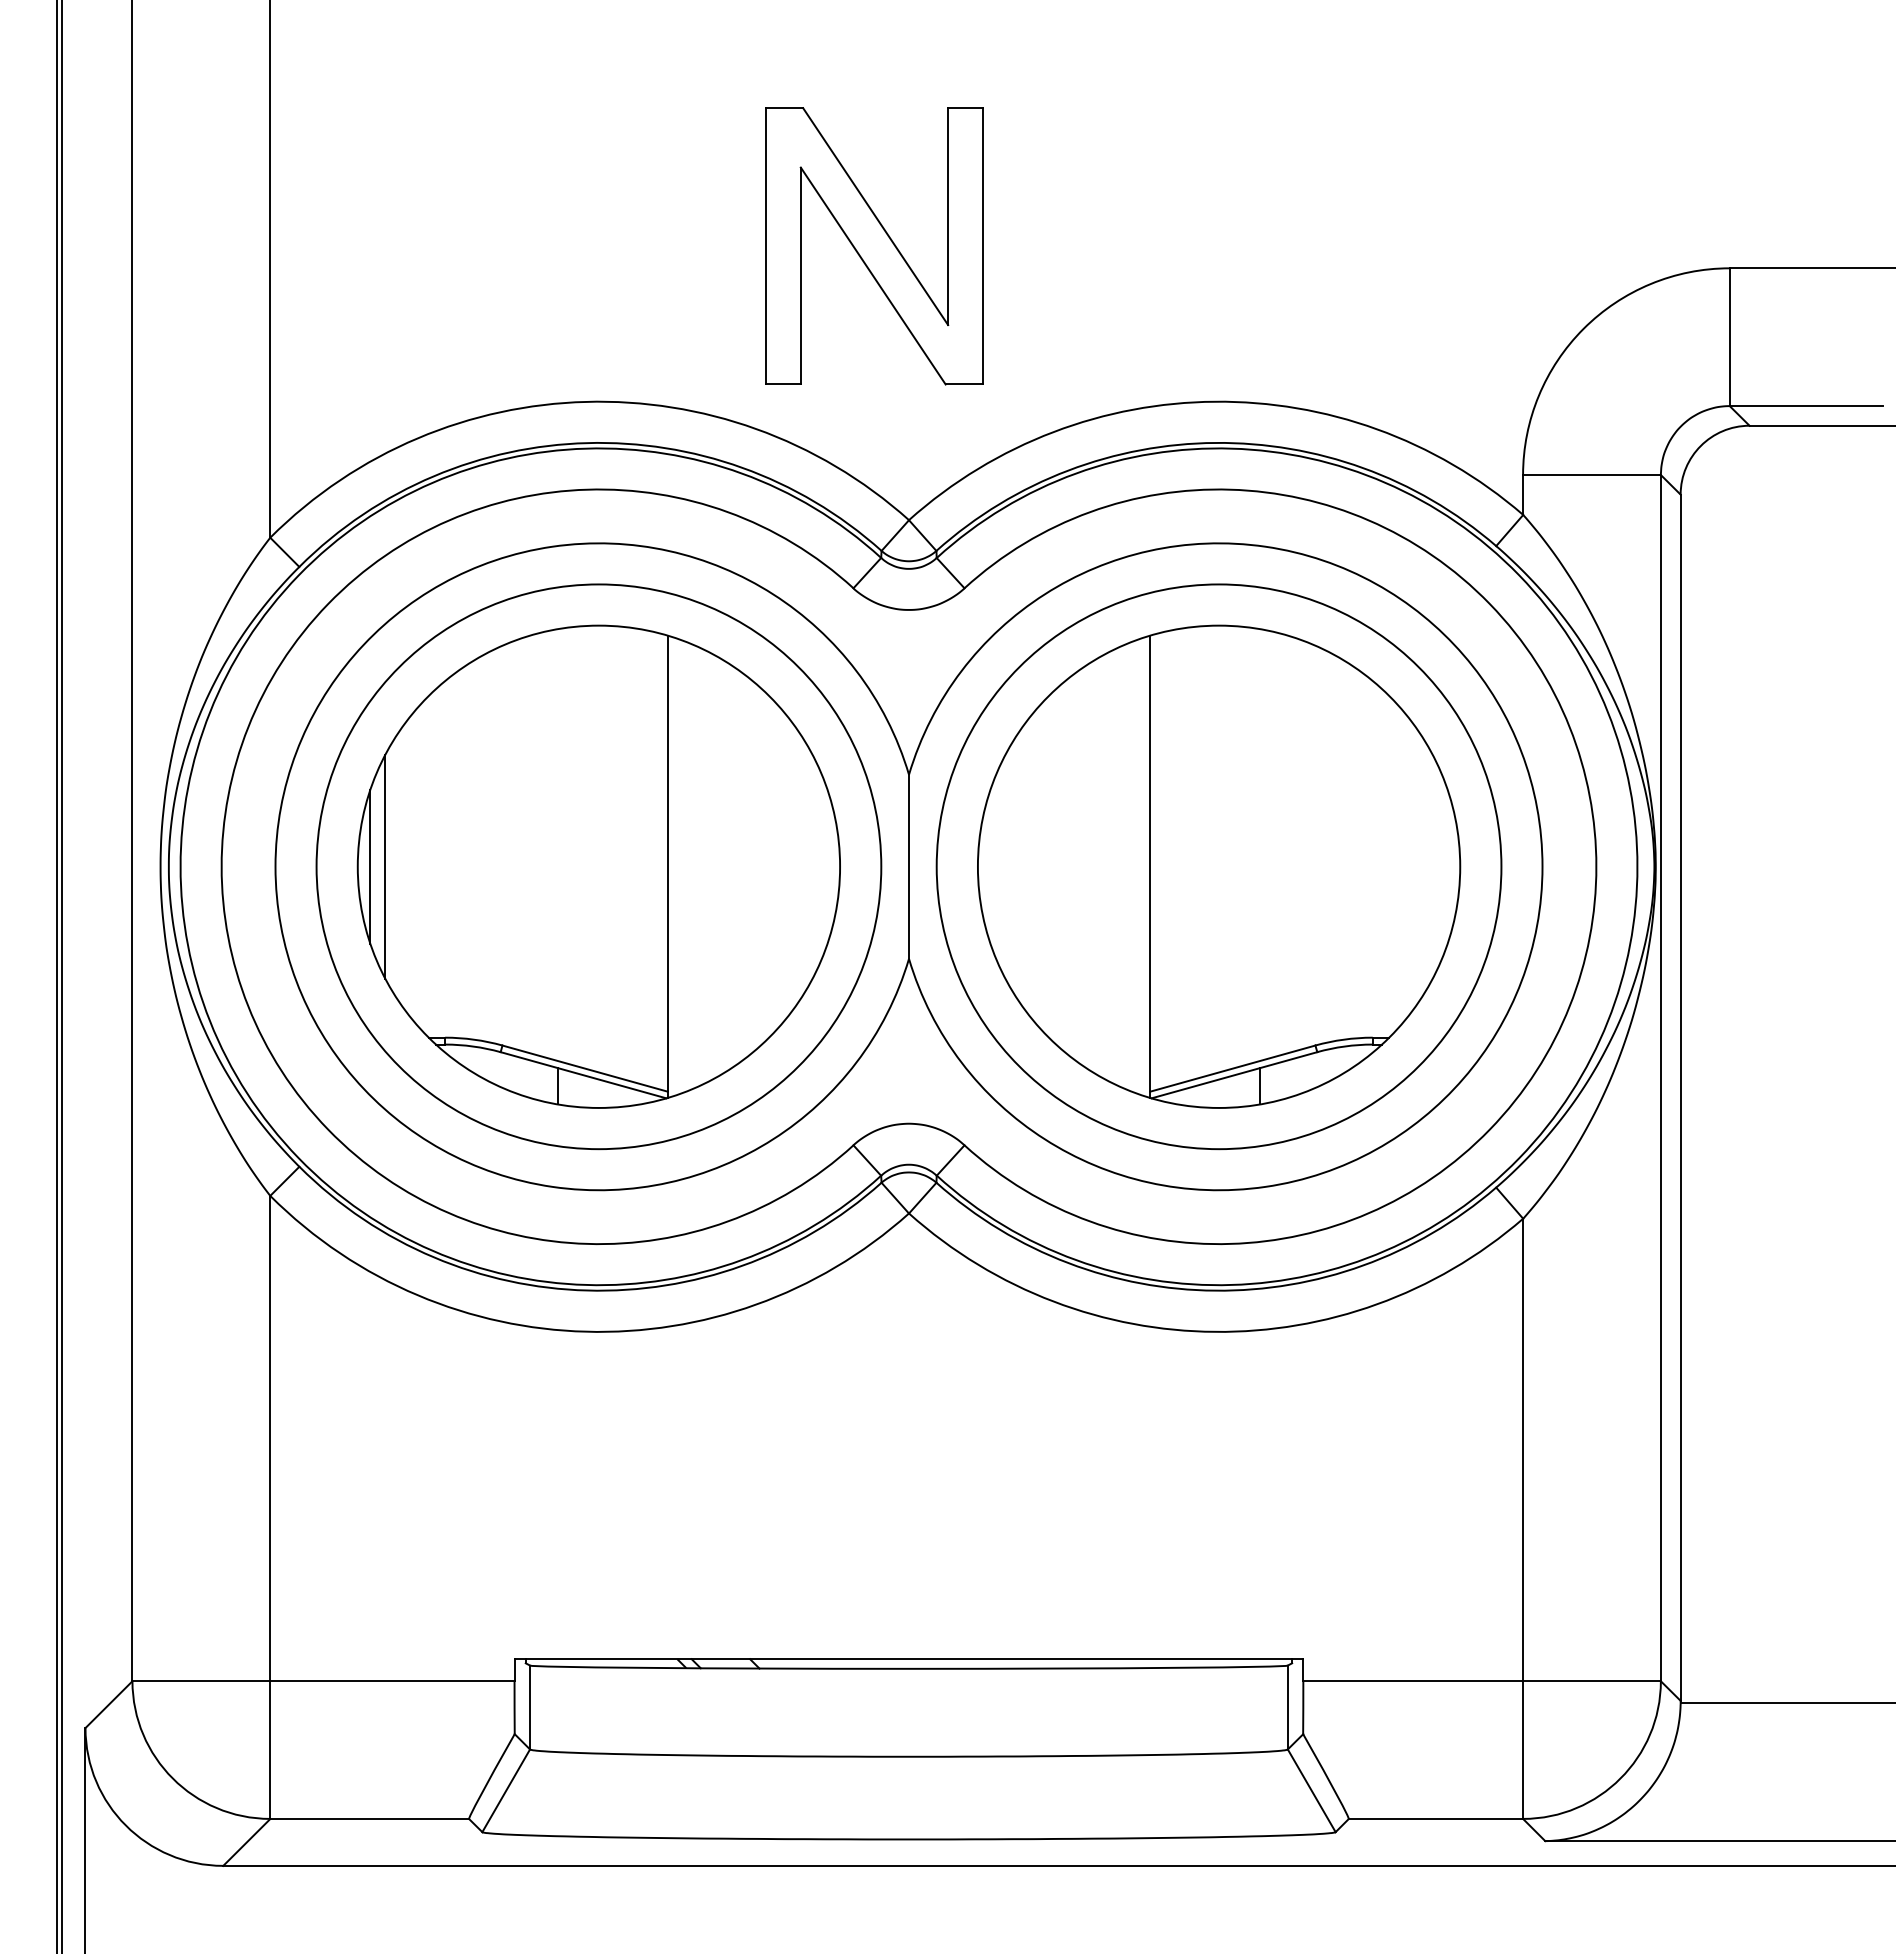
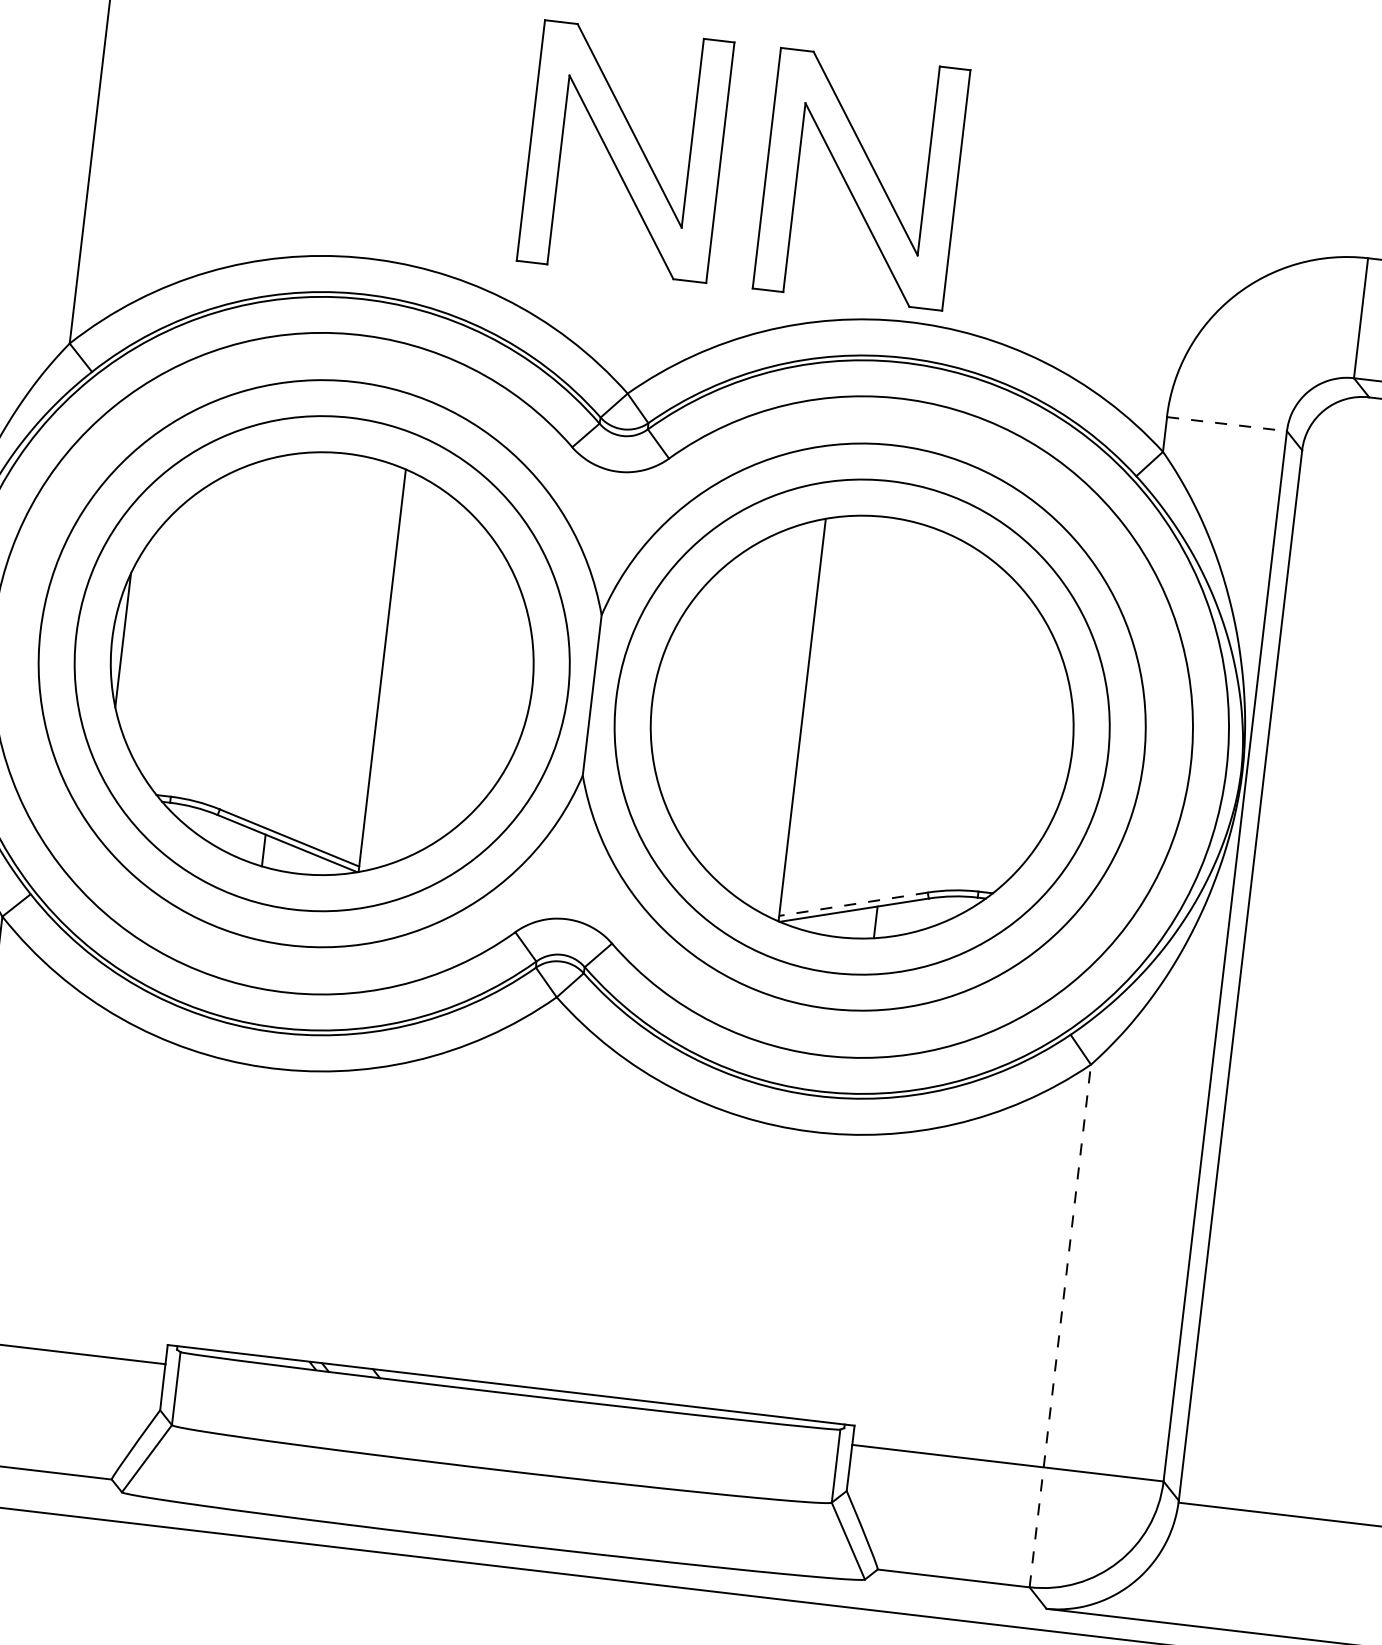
part: (1145, 246) -> (861, 179), added
line: (1592, 475) -> (1227, 424), solid -> dashed
line: (385, 866) -> (136, 641), removed
line: (1232, 1068) -> (853, 904), solid -> dashed
line: (1523, 1518) -> (1060, 1325), solid -> dashed

